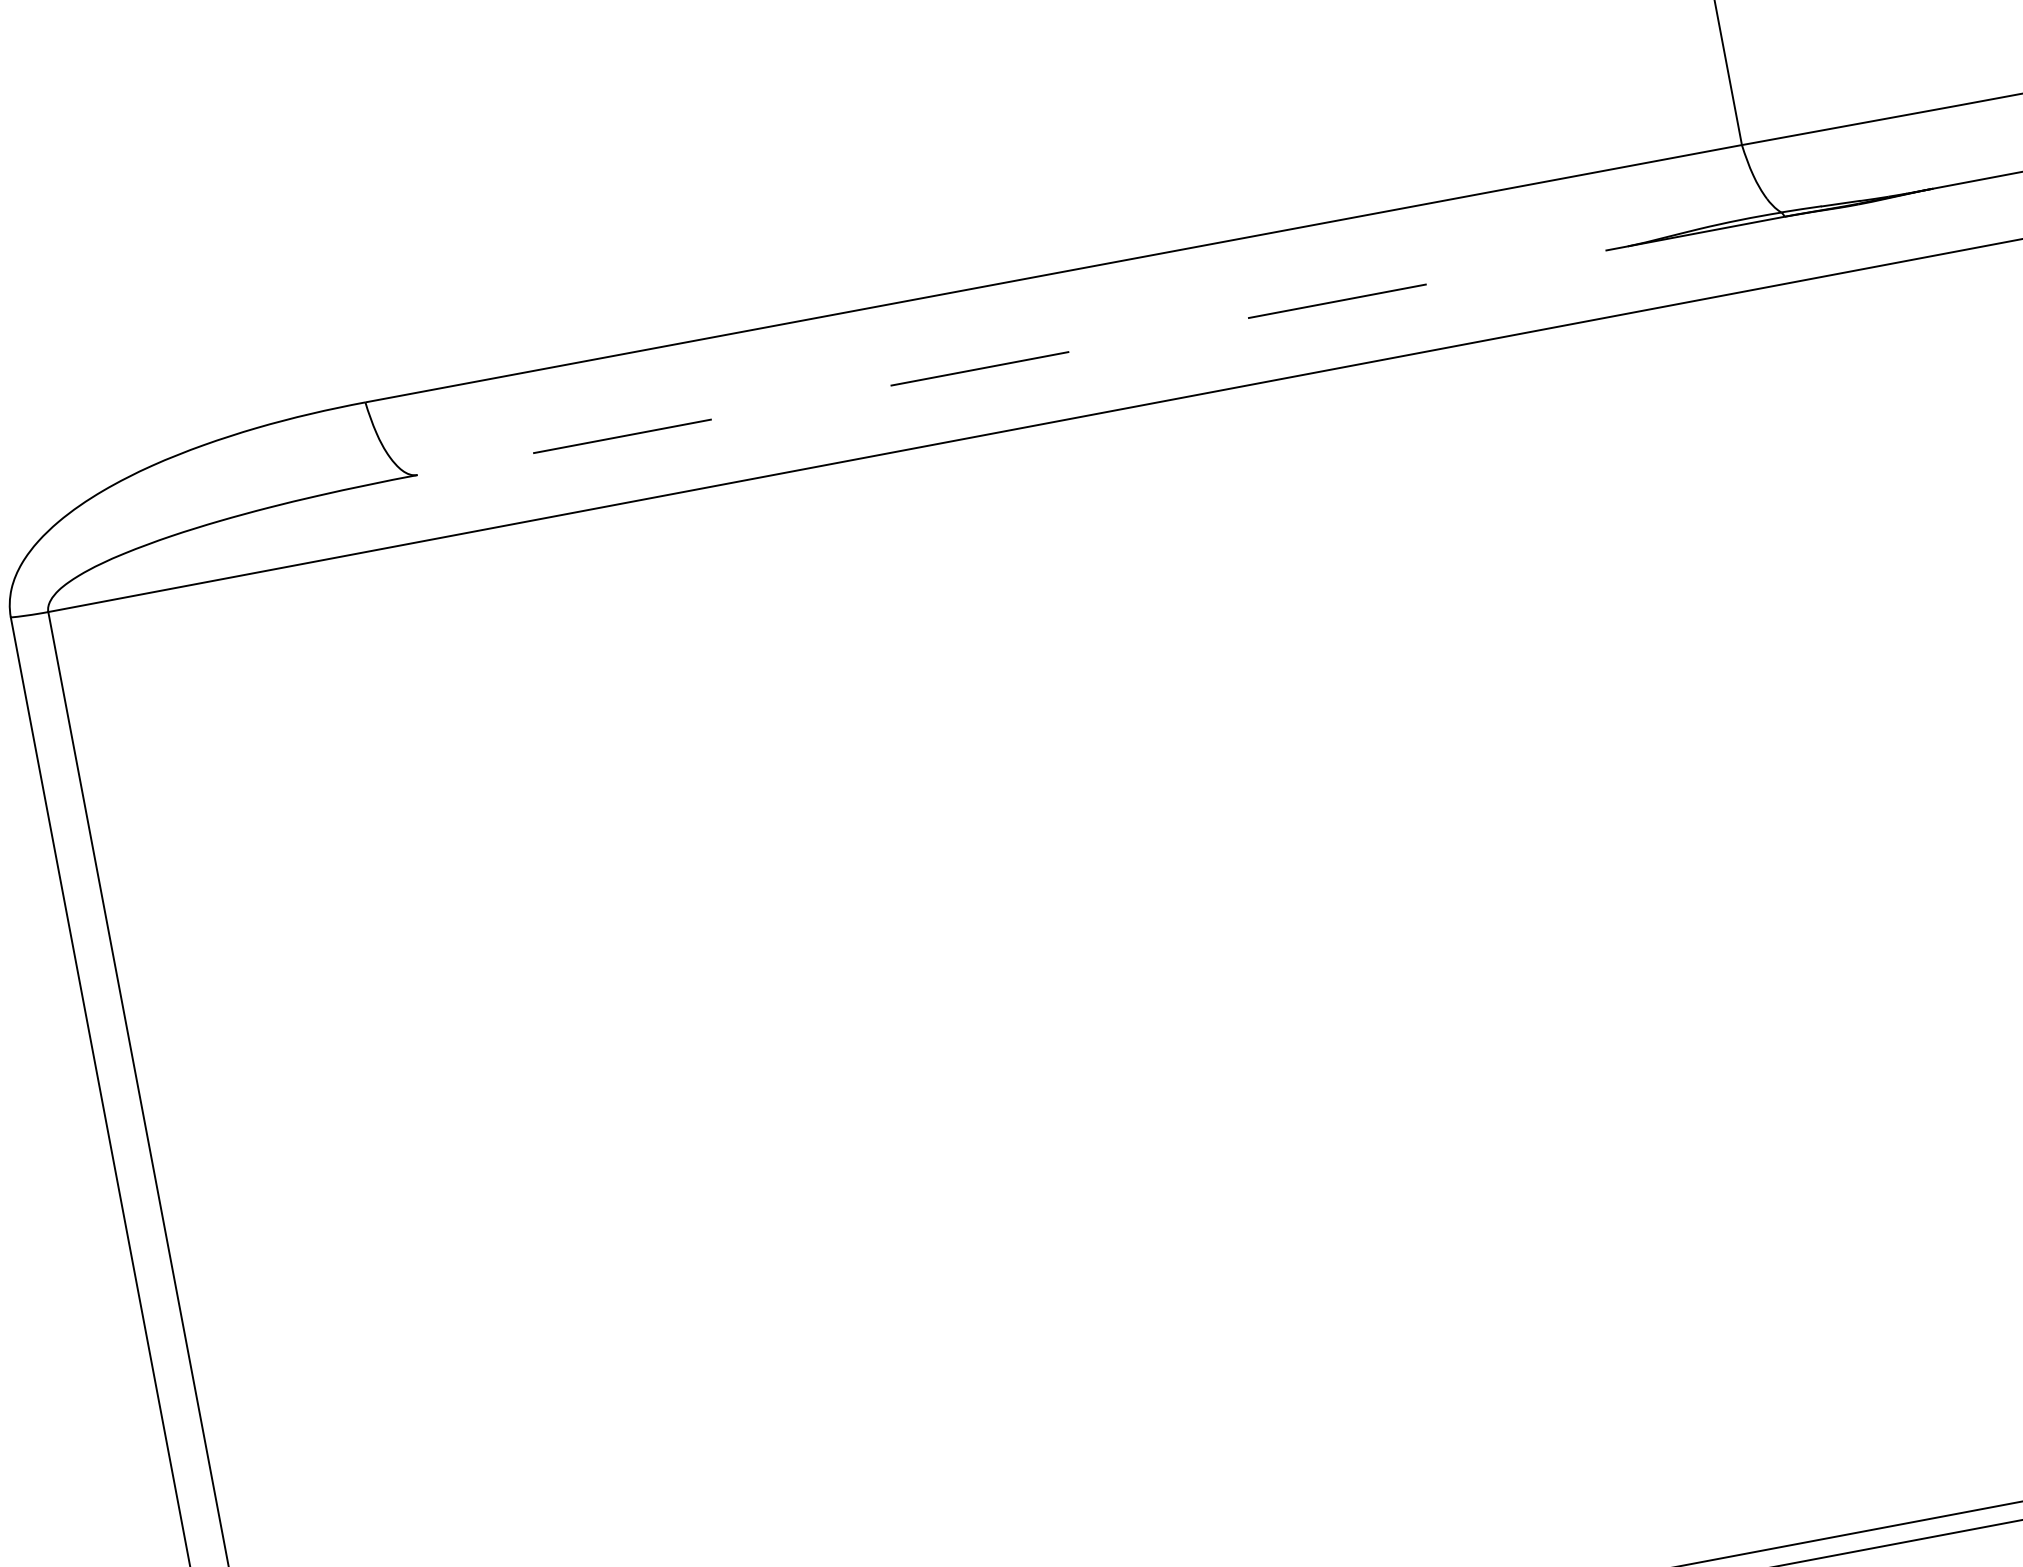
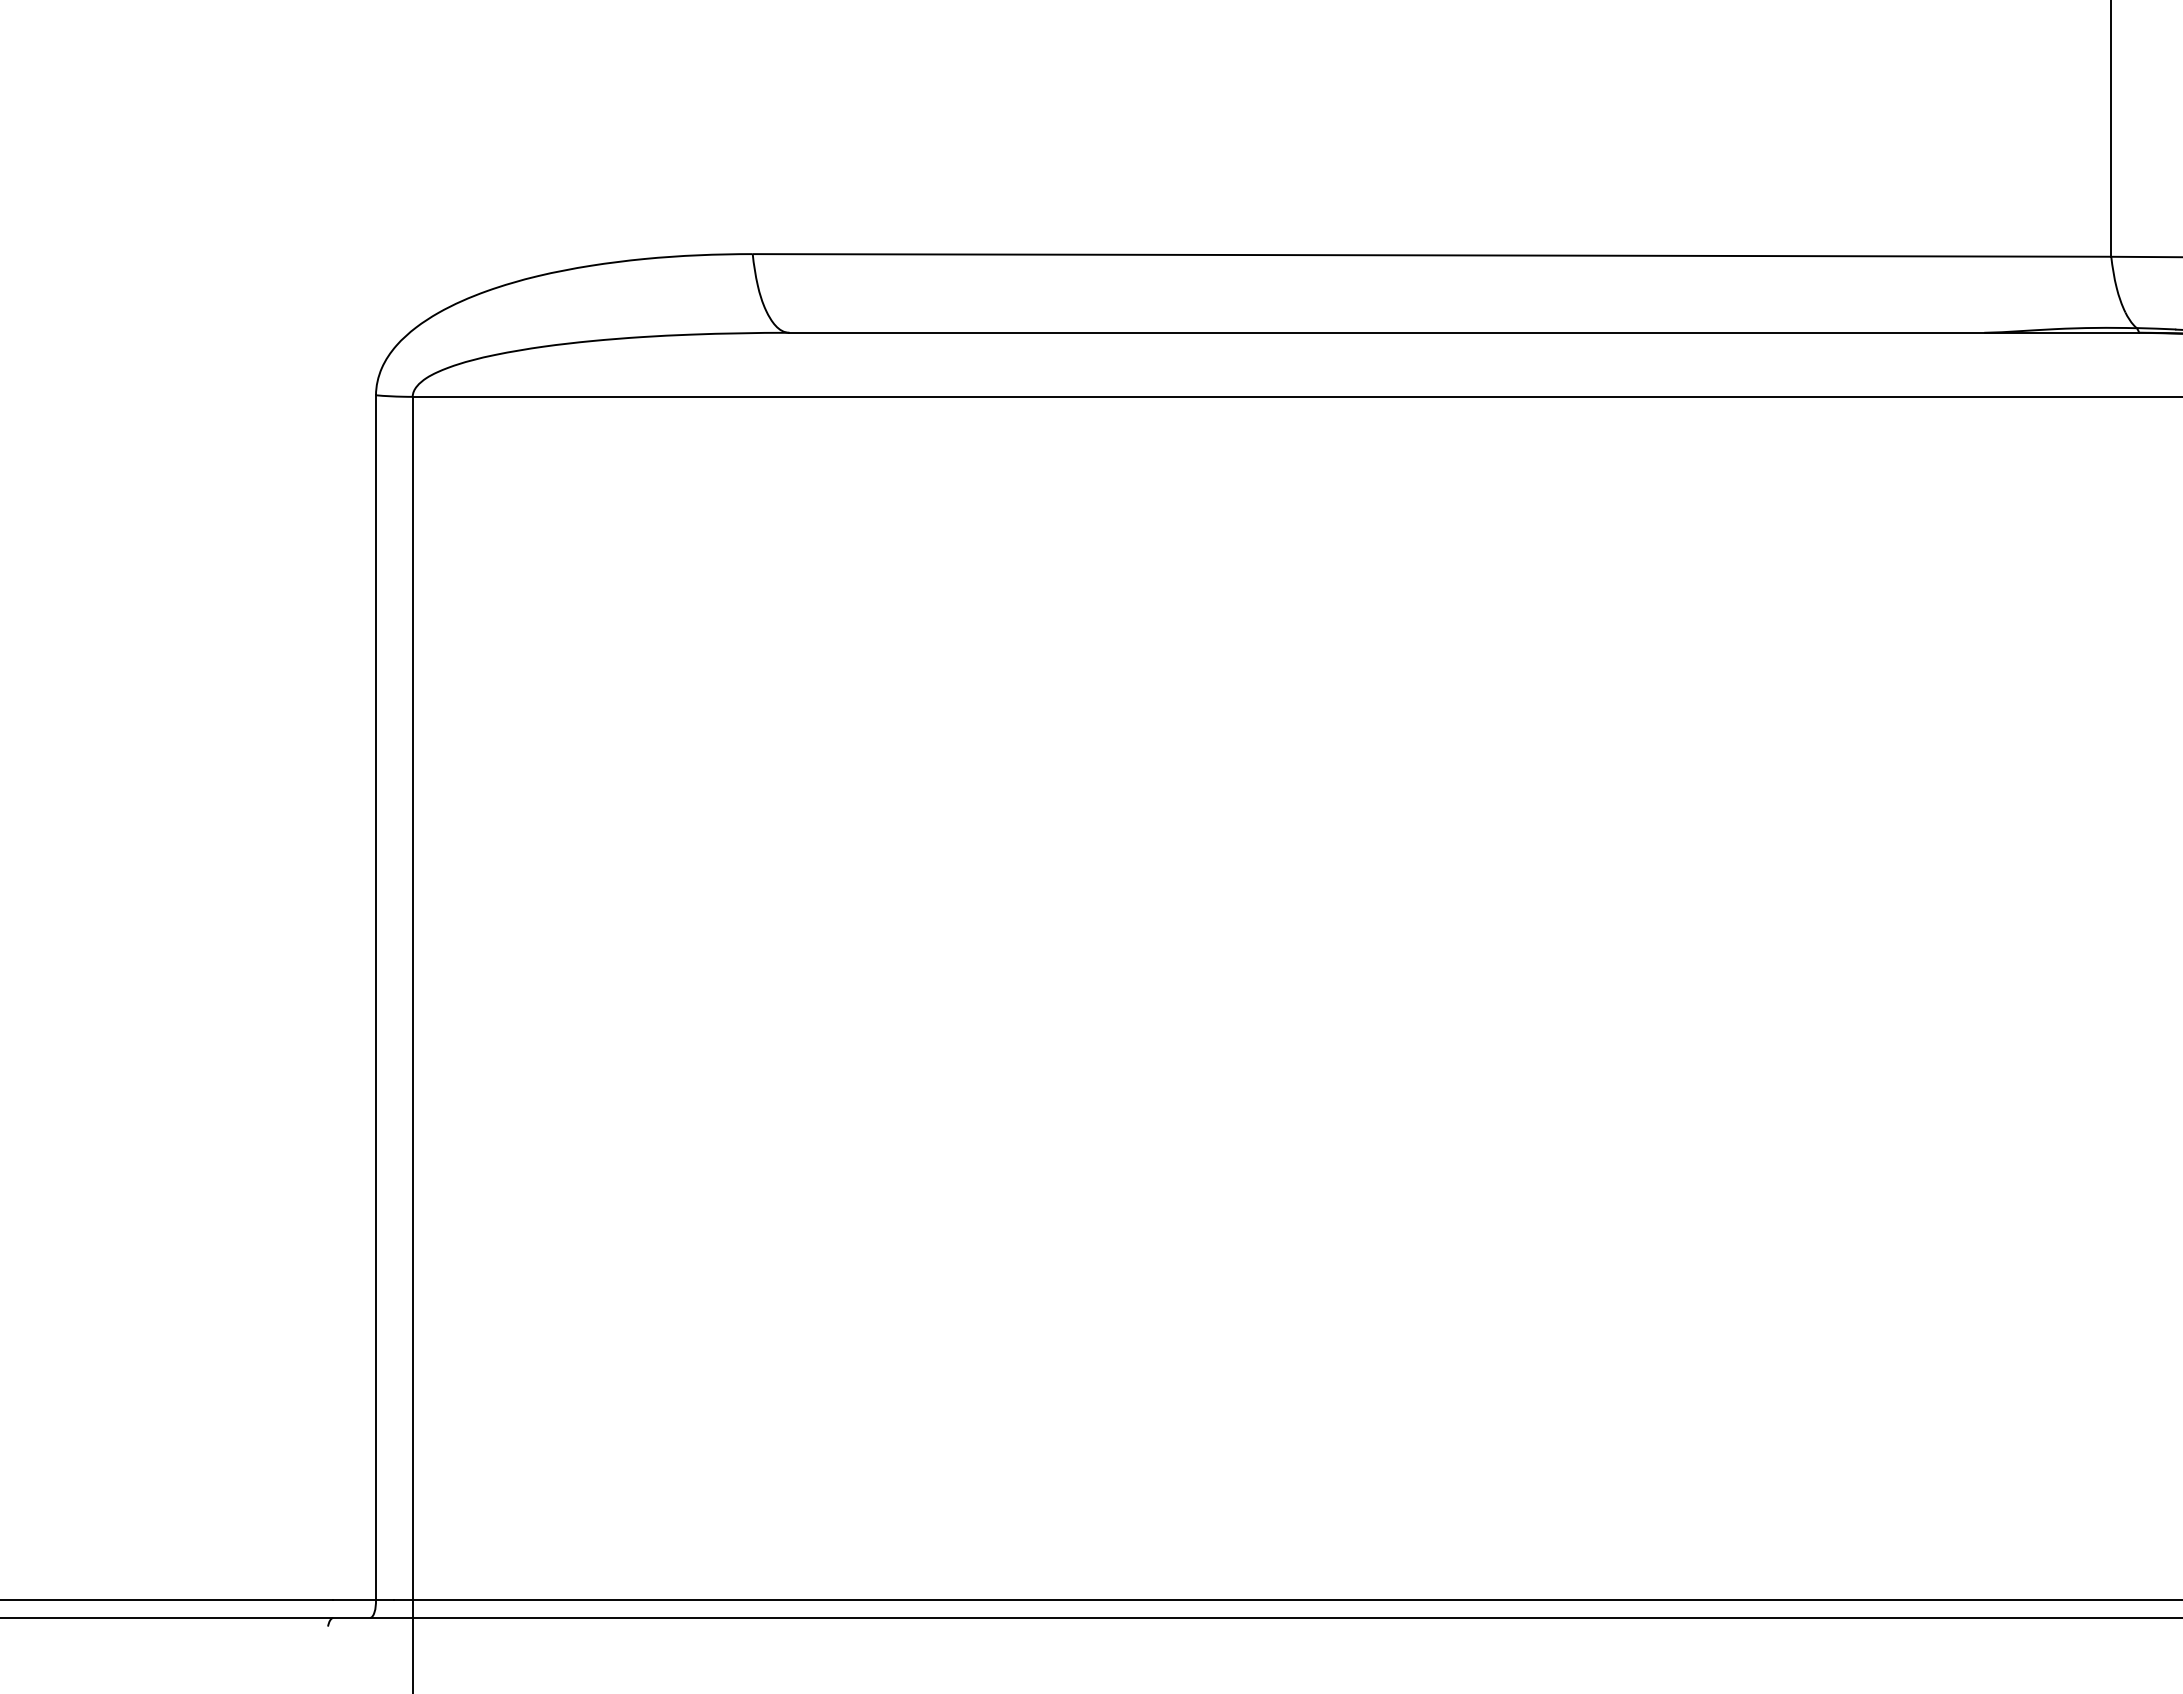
line: (1101, 345) -> (1464, 332), dashed -> solid

